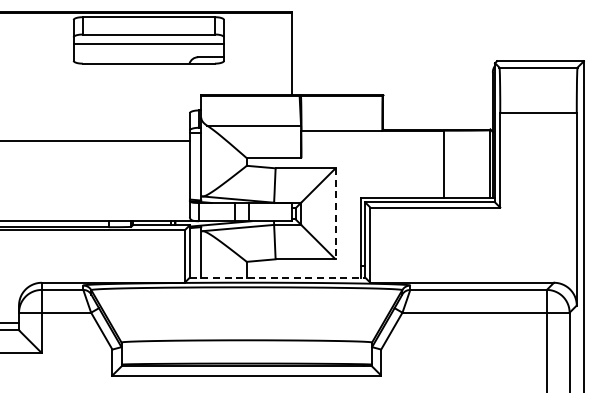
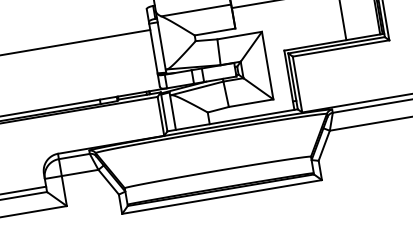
line: (335, 214) -> (267, 66), dashed -> solid
line: (277, 277) -> (232, 120), dashed -> solid

